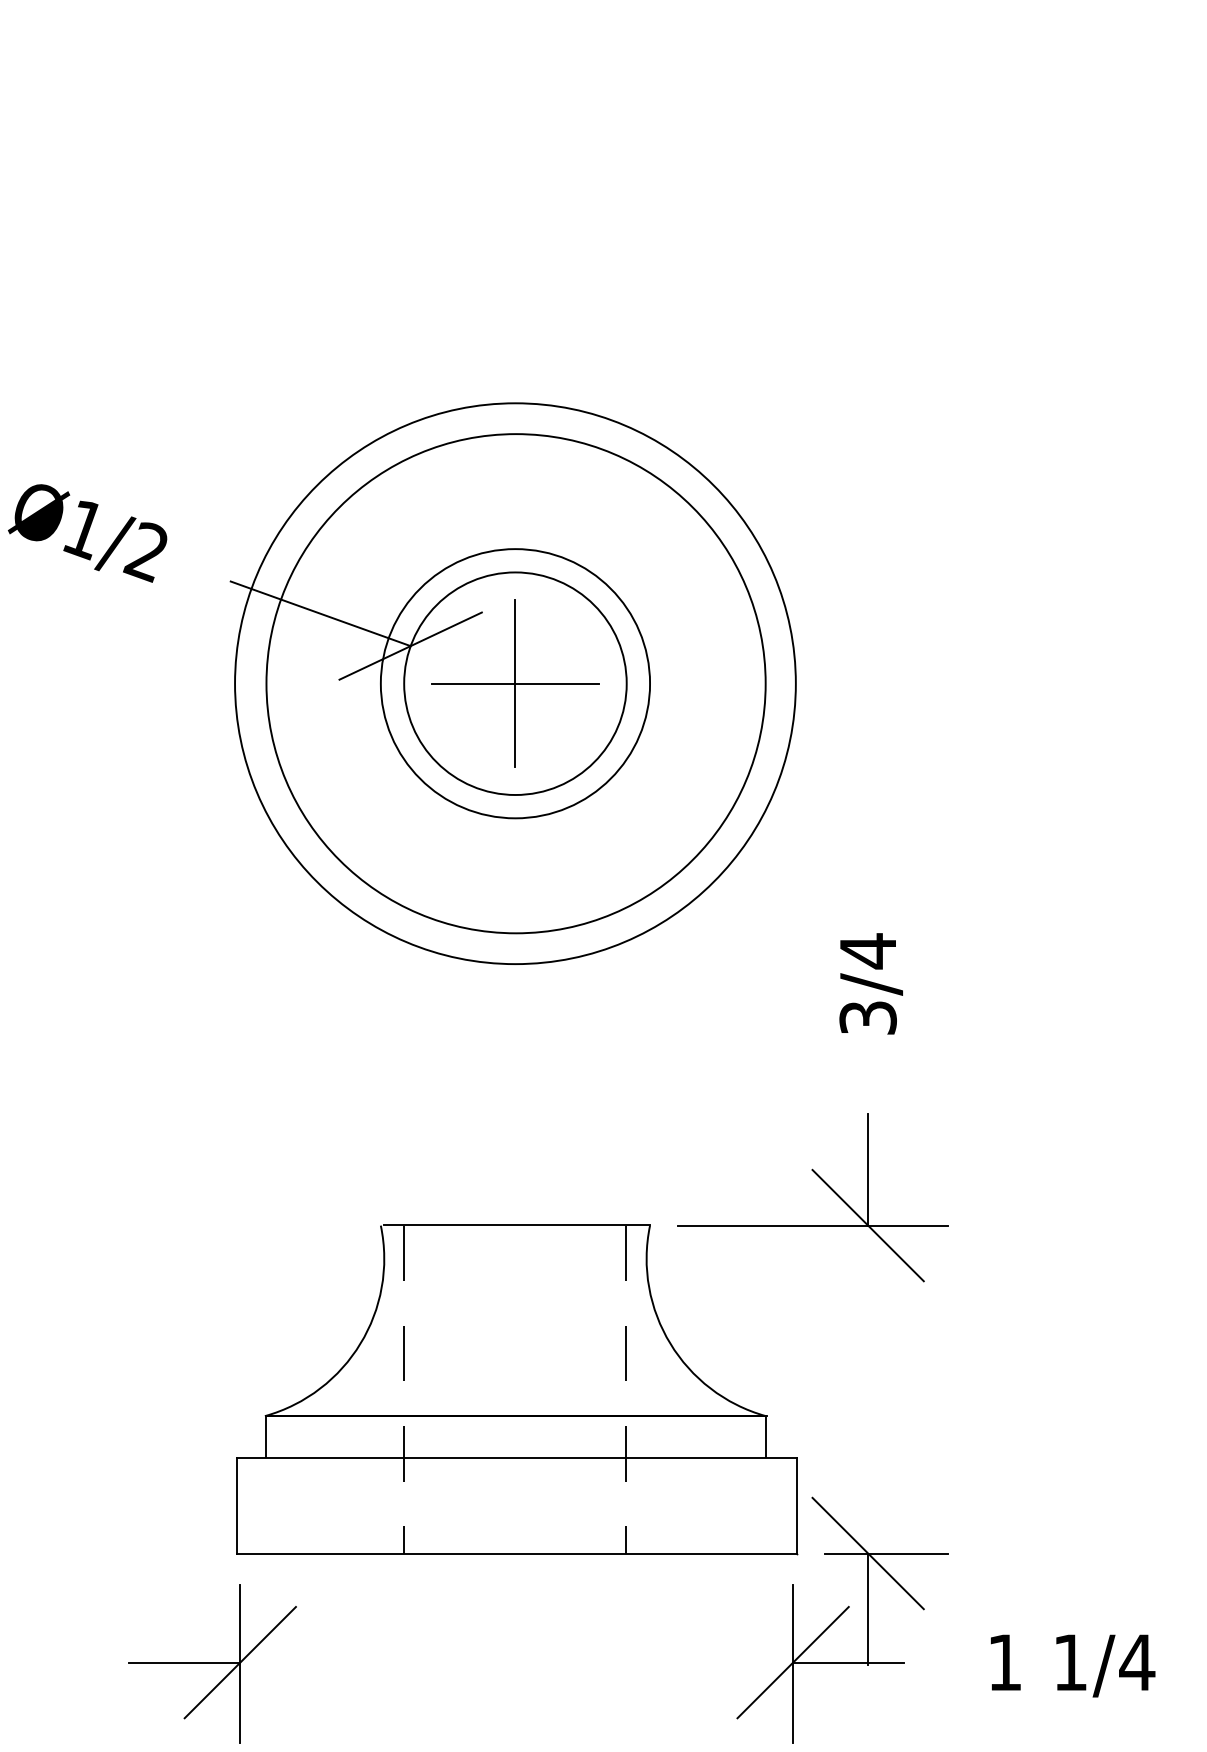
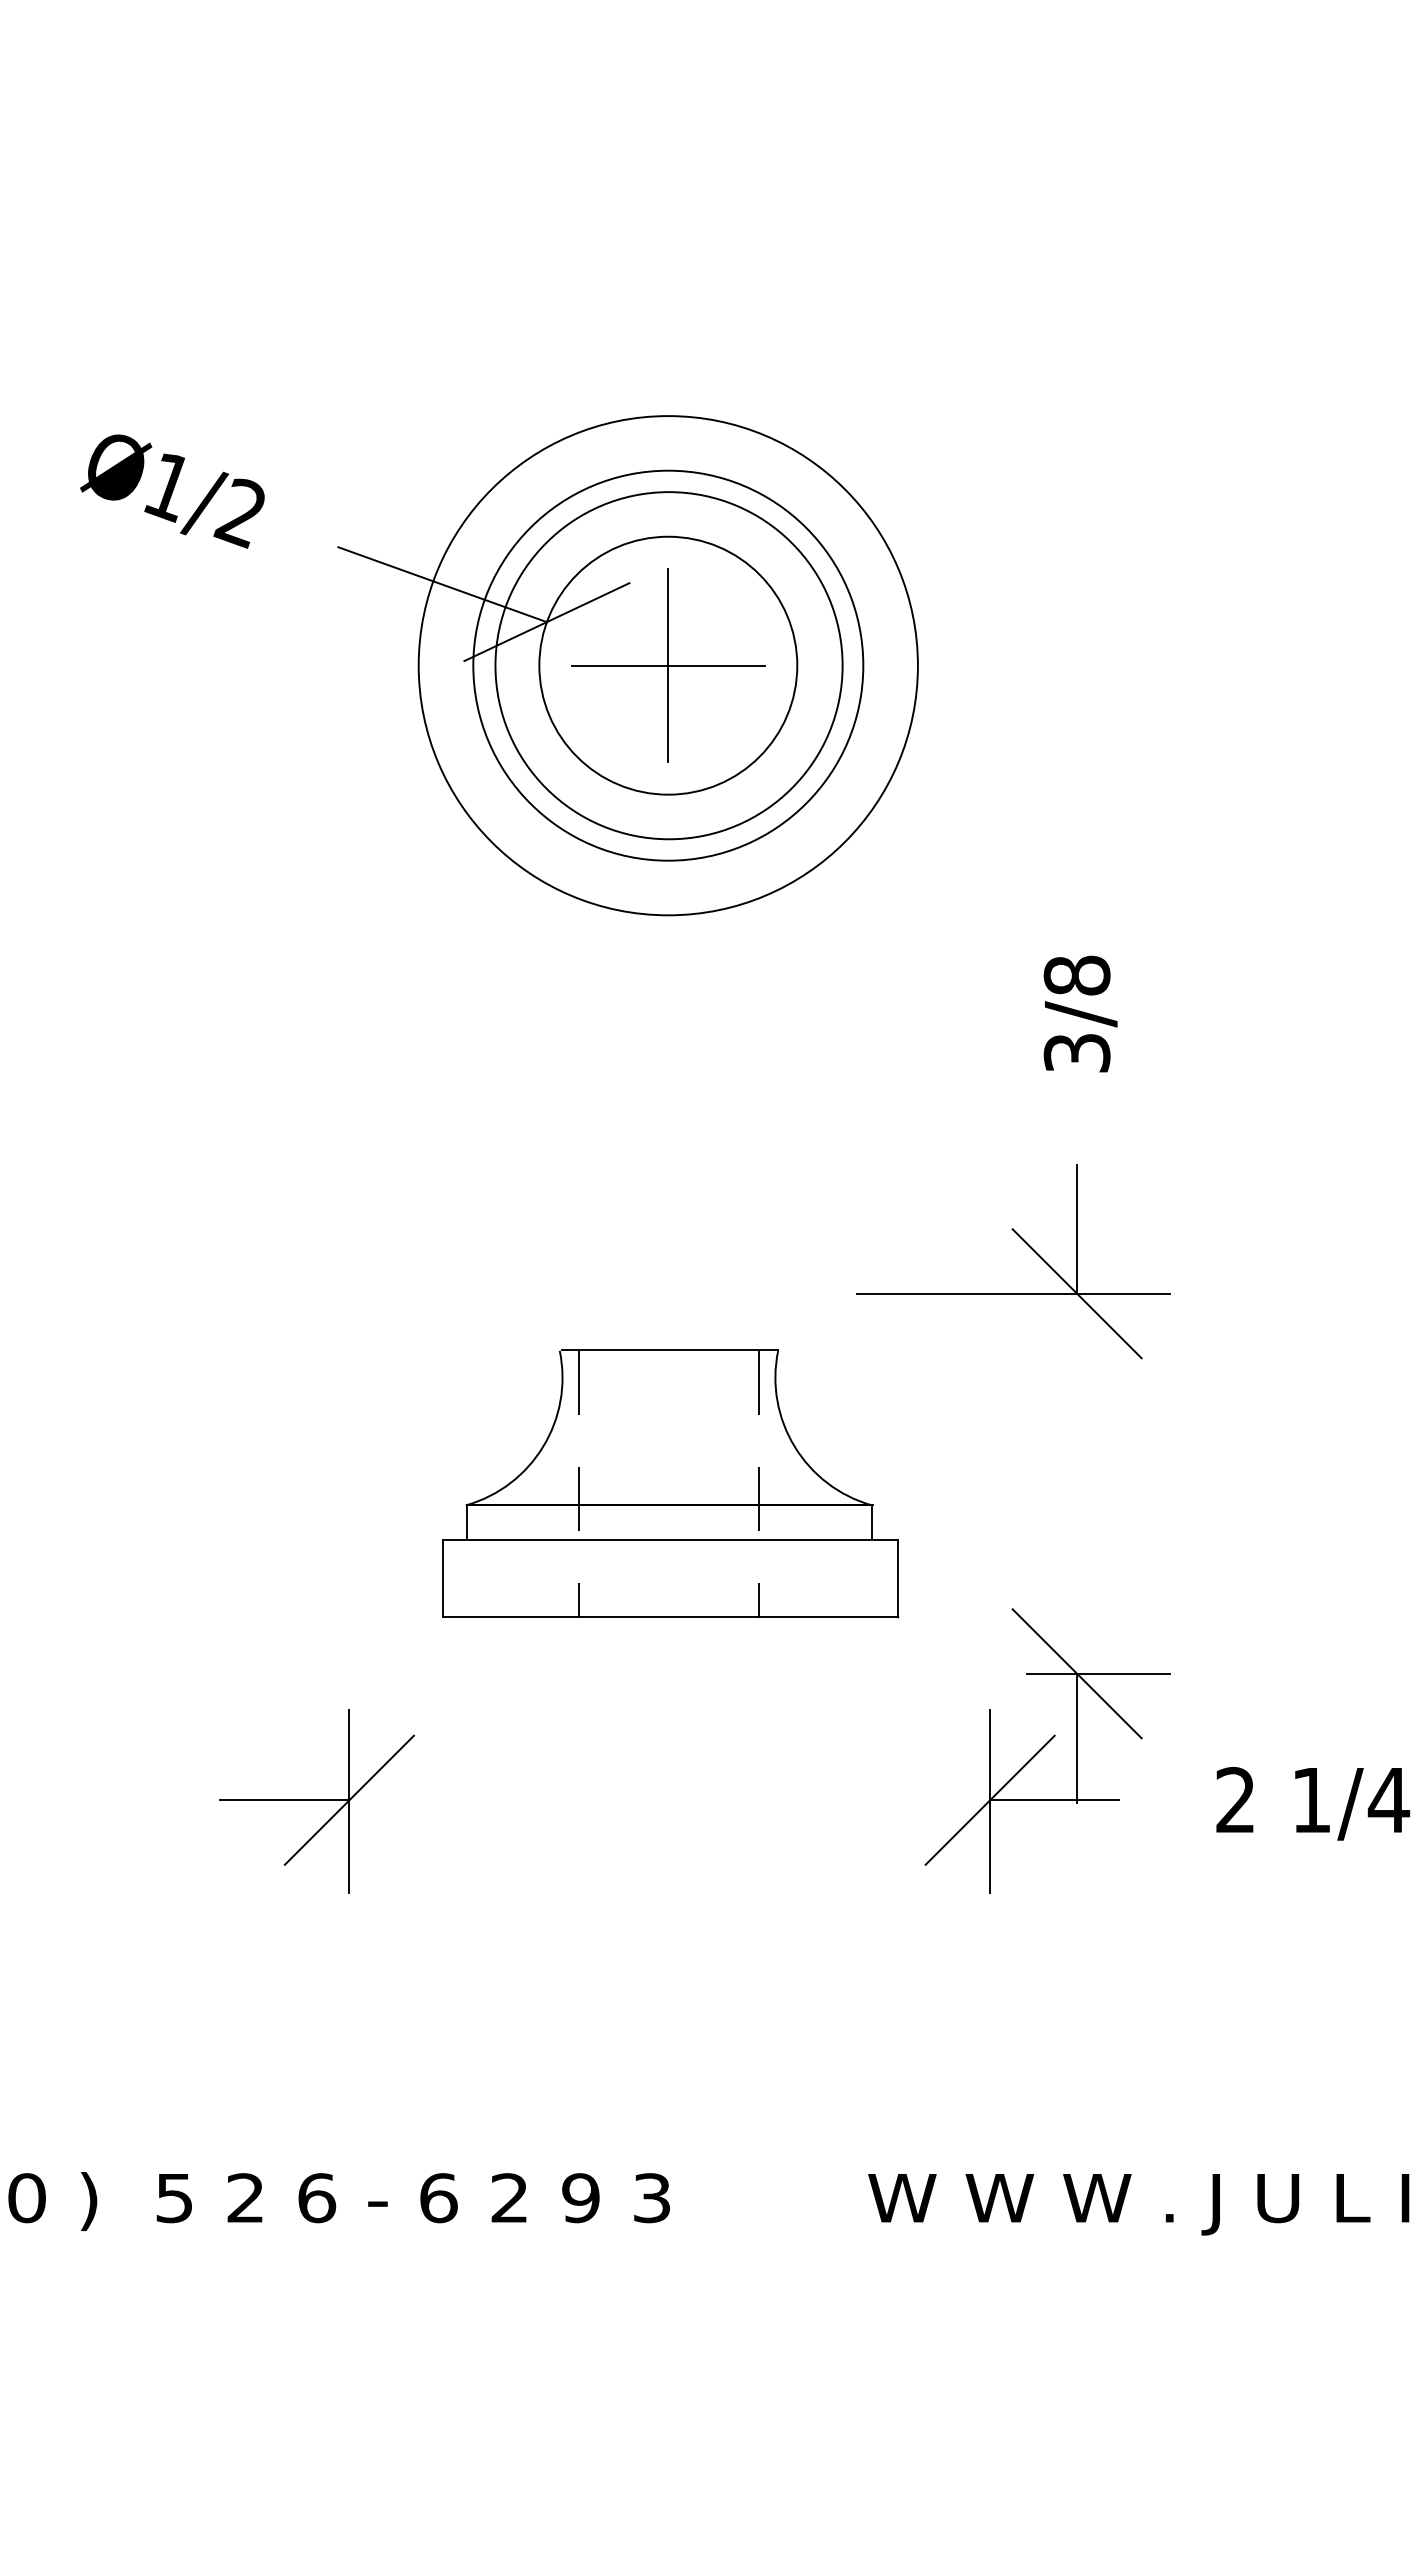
circle: (515, 683) -> (668, 665), size x0.6
circle: (515, 683) -> (668, 665), size x0.6
circle: (515, 683) -> (668, 665), size x1.6
text: (867, 951) -> (1076, 975), 3/4 -> 3/8
part: (517, 1389) -> (670, 1483), size x0.7
text: (1003, 1661) -> (1234, 1799), 1 -> 2

